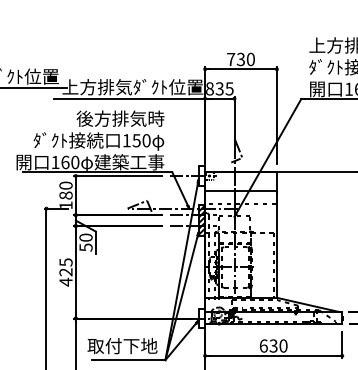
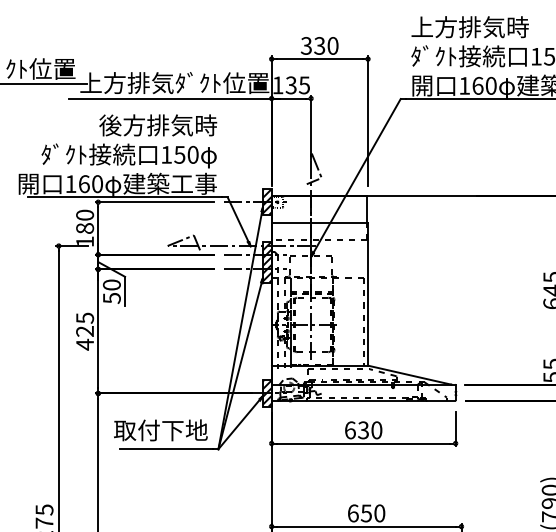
text: (230, 59) -> (305, 45), 730 -> 330
text: (210, 88) -> (278, 85), 835 -> 135
hatch: (201, 176) -> (266, 202), added
hatch: (201, 318) -> (266, 393), added

